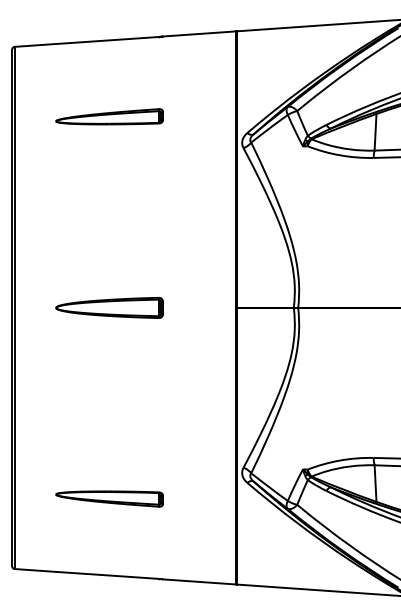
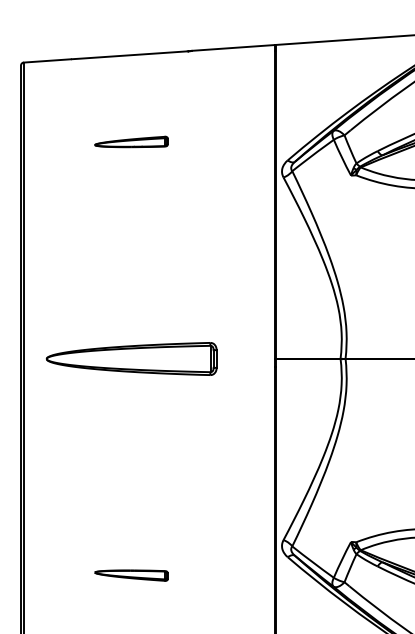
part: (109, 116) -> (131, 141), size x0.6
part: (109, 307) -> (131, 358), size x1.4
part: (109, 498) -> (131, 575), size x0.6

